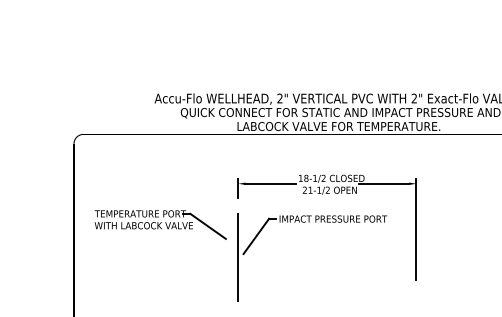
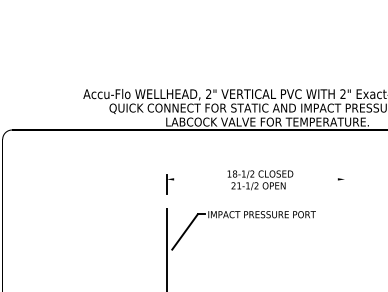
line: (270, 183) -> (199, 179), removed
line: (384, 183) -> (313, 179), removed
part: (160, 224) -> (89, 220), removed
line: (416, 229) -> (345, 225), removed

